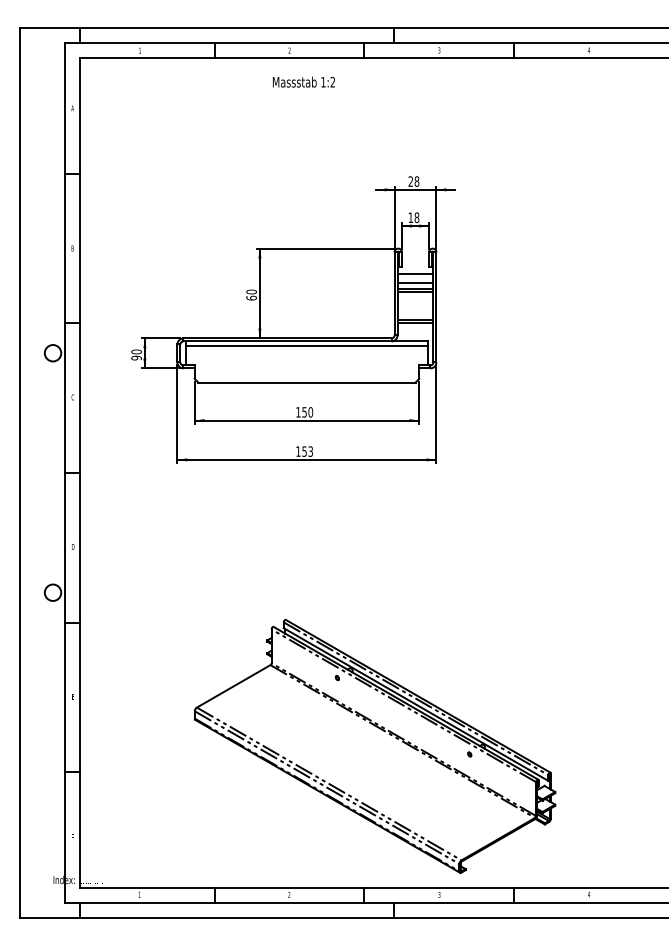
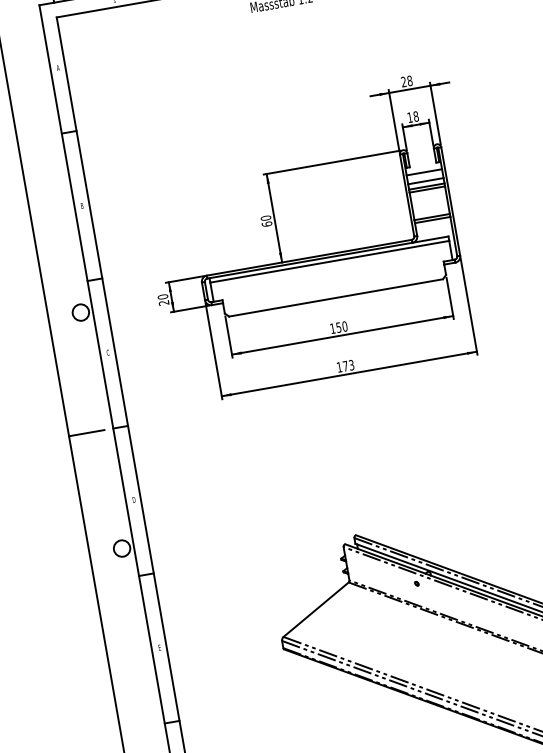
text: (136, 357) -> (163, 302), 90 -> 20
text: (304, 451) -> (345, 366), 153 -> 173
line: (38, 473) -> (87, 433), added

